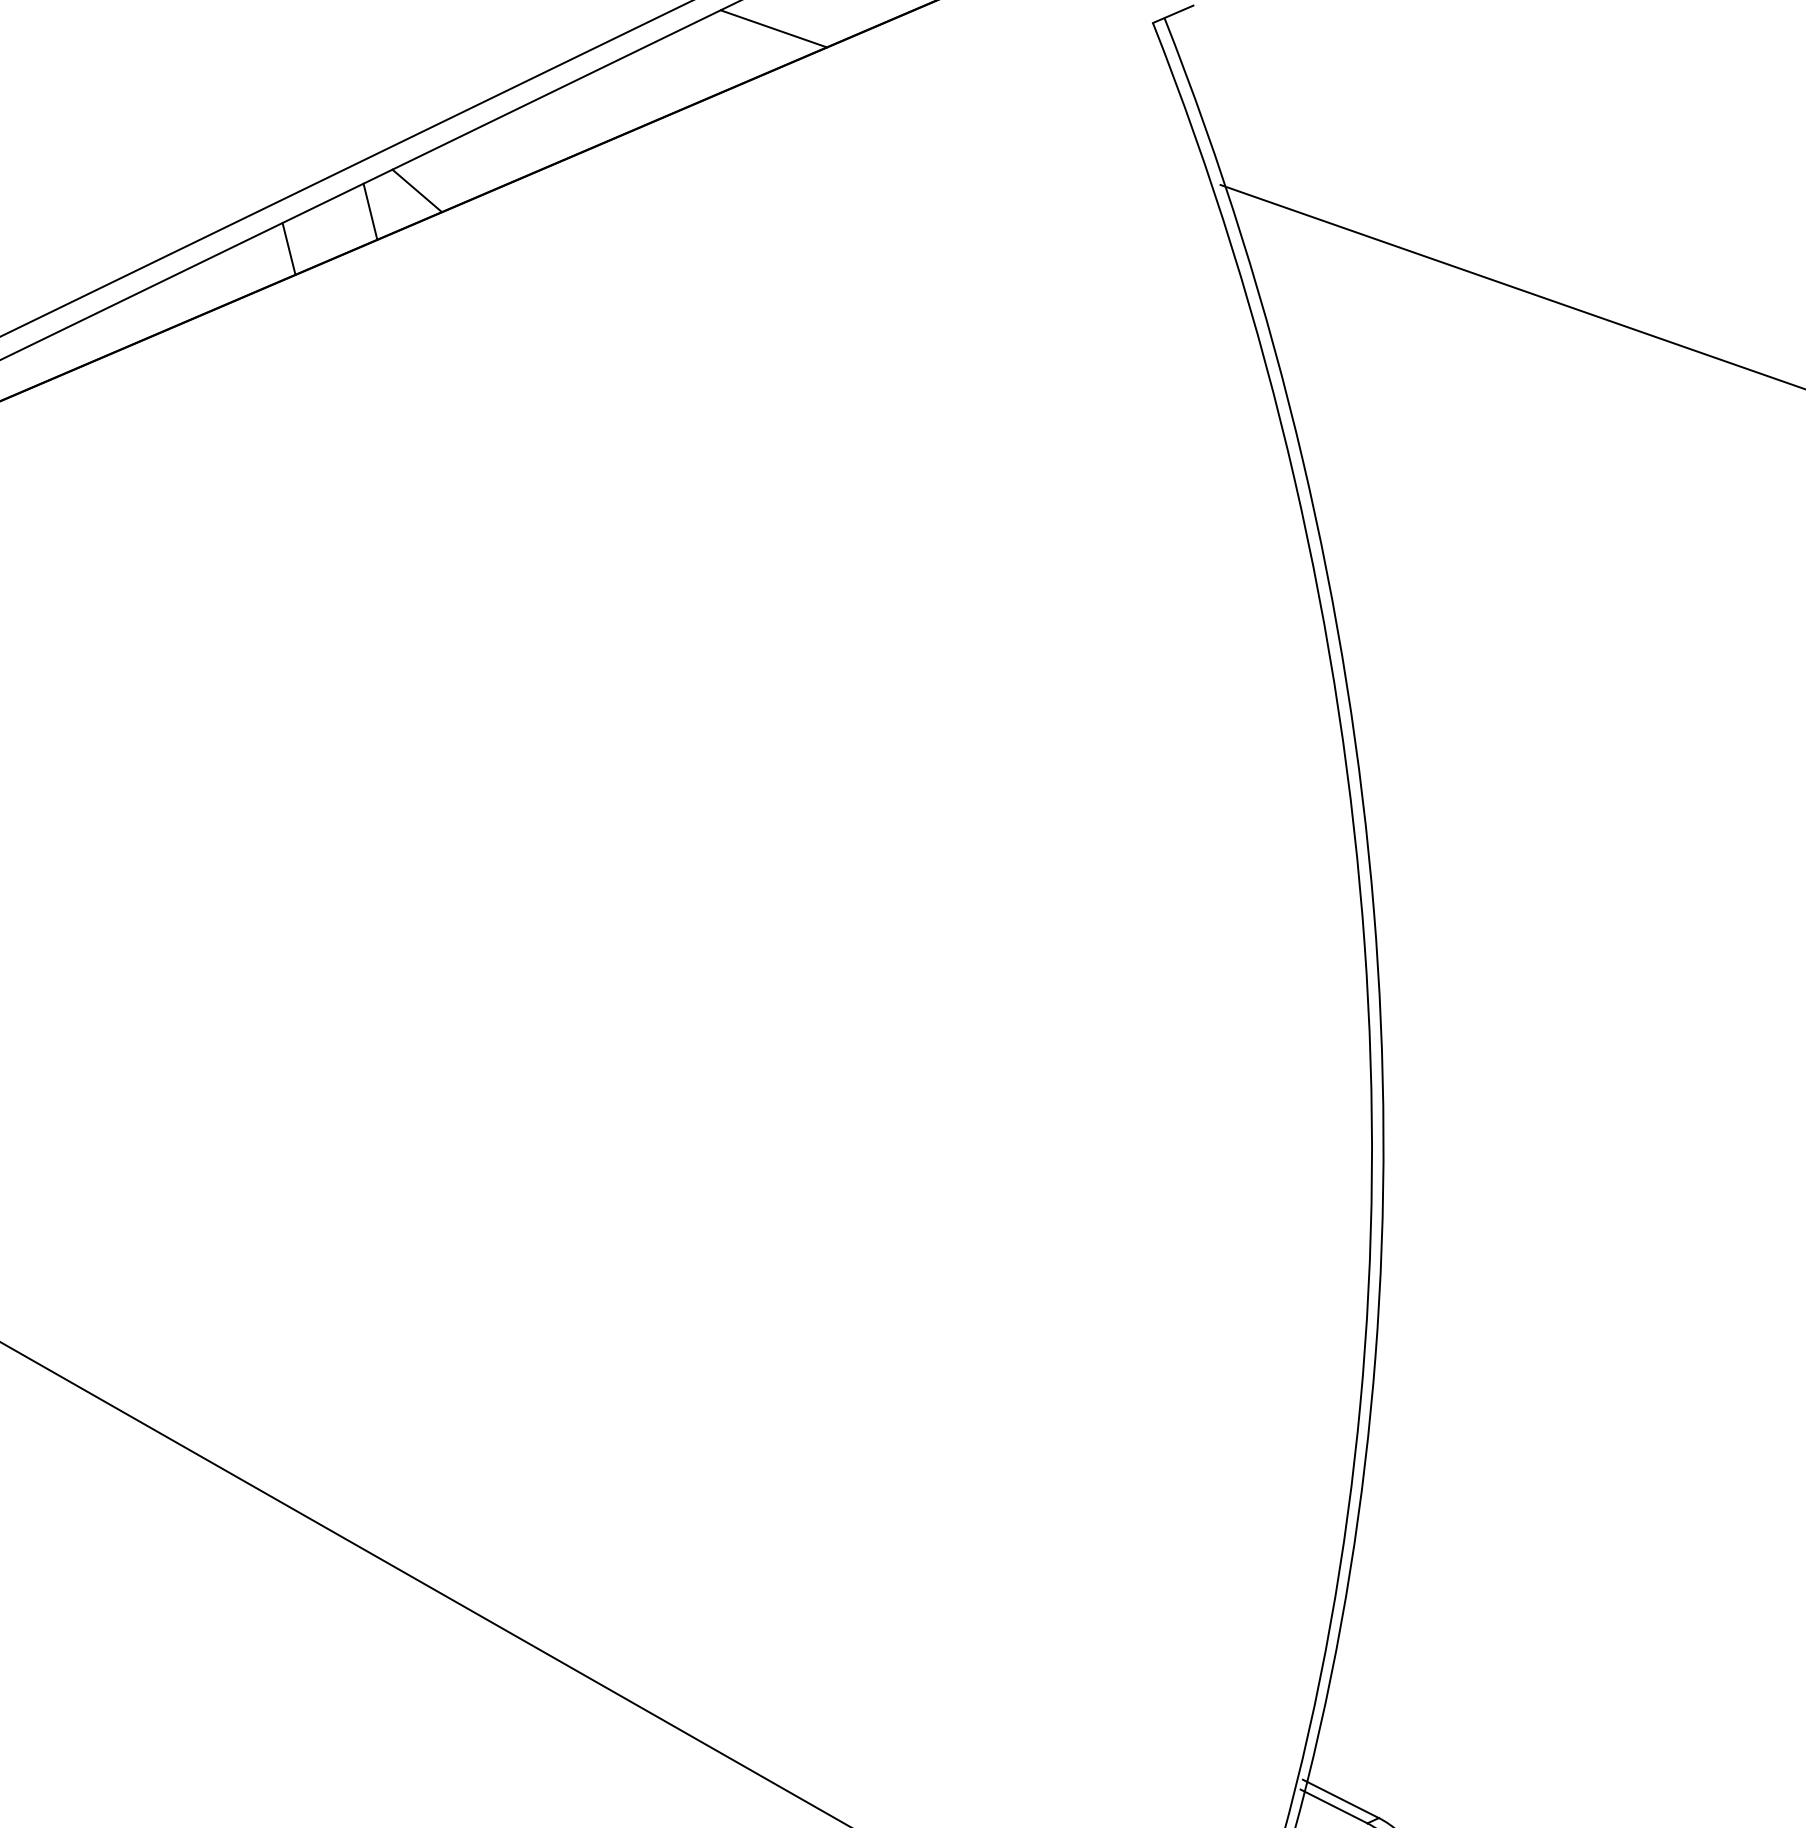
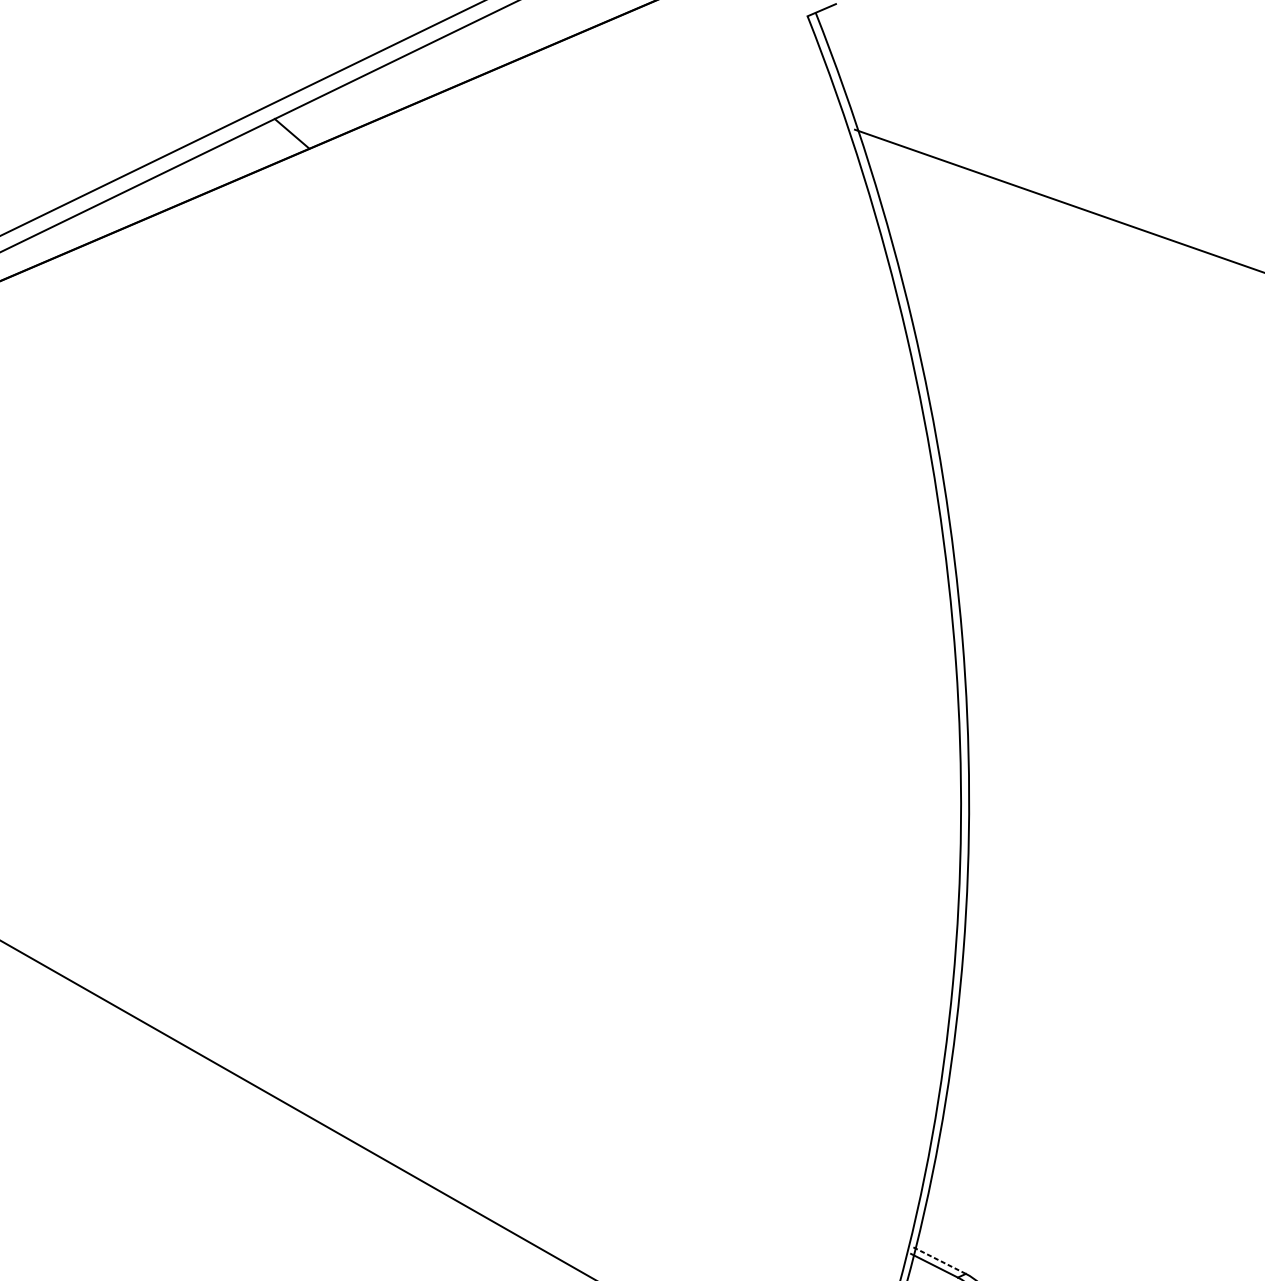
line: (773, 28) -> (541, 20), removed
line: (370, 211) -> (259, 148), removed
line: (288, 248) -> (201, 174), removed
line: (1340, 1798) -> (939, 1260), solid -> dashed

